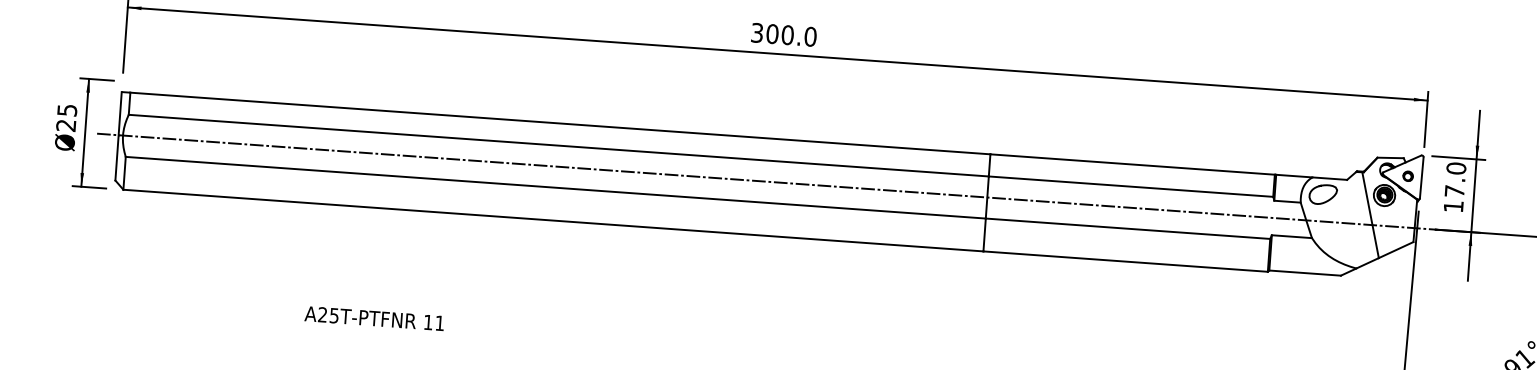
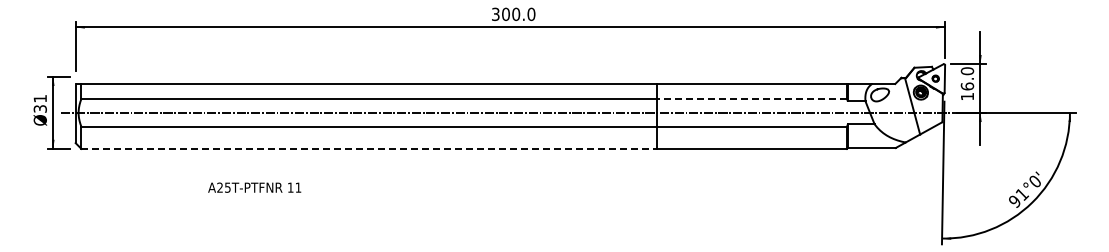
text: (65, 117) -> (39, 103), Ø25 -> Ø31
line: (1130, 186) -> (751, 98), solid -> dashed
text: (1454, 191) -> (967, 86), 17.0 -> 16.0
line: (554, 219) -> (369, 148), solid -> dashed
text: (374, 318) -> (254, 187), moved

